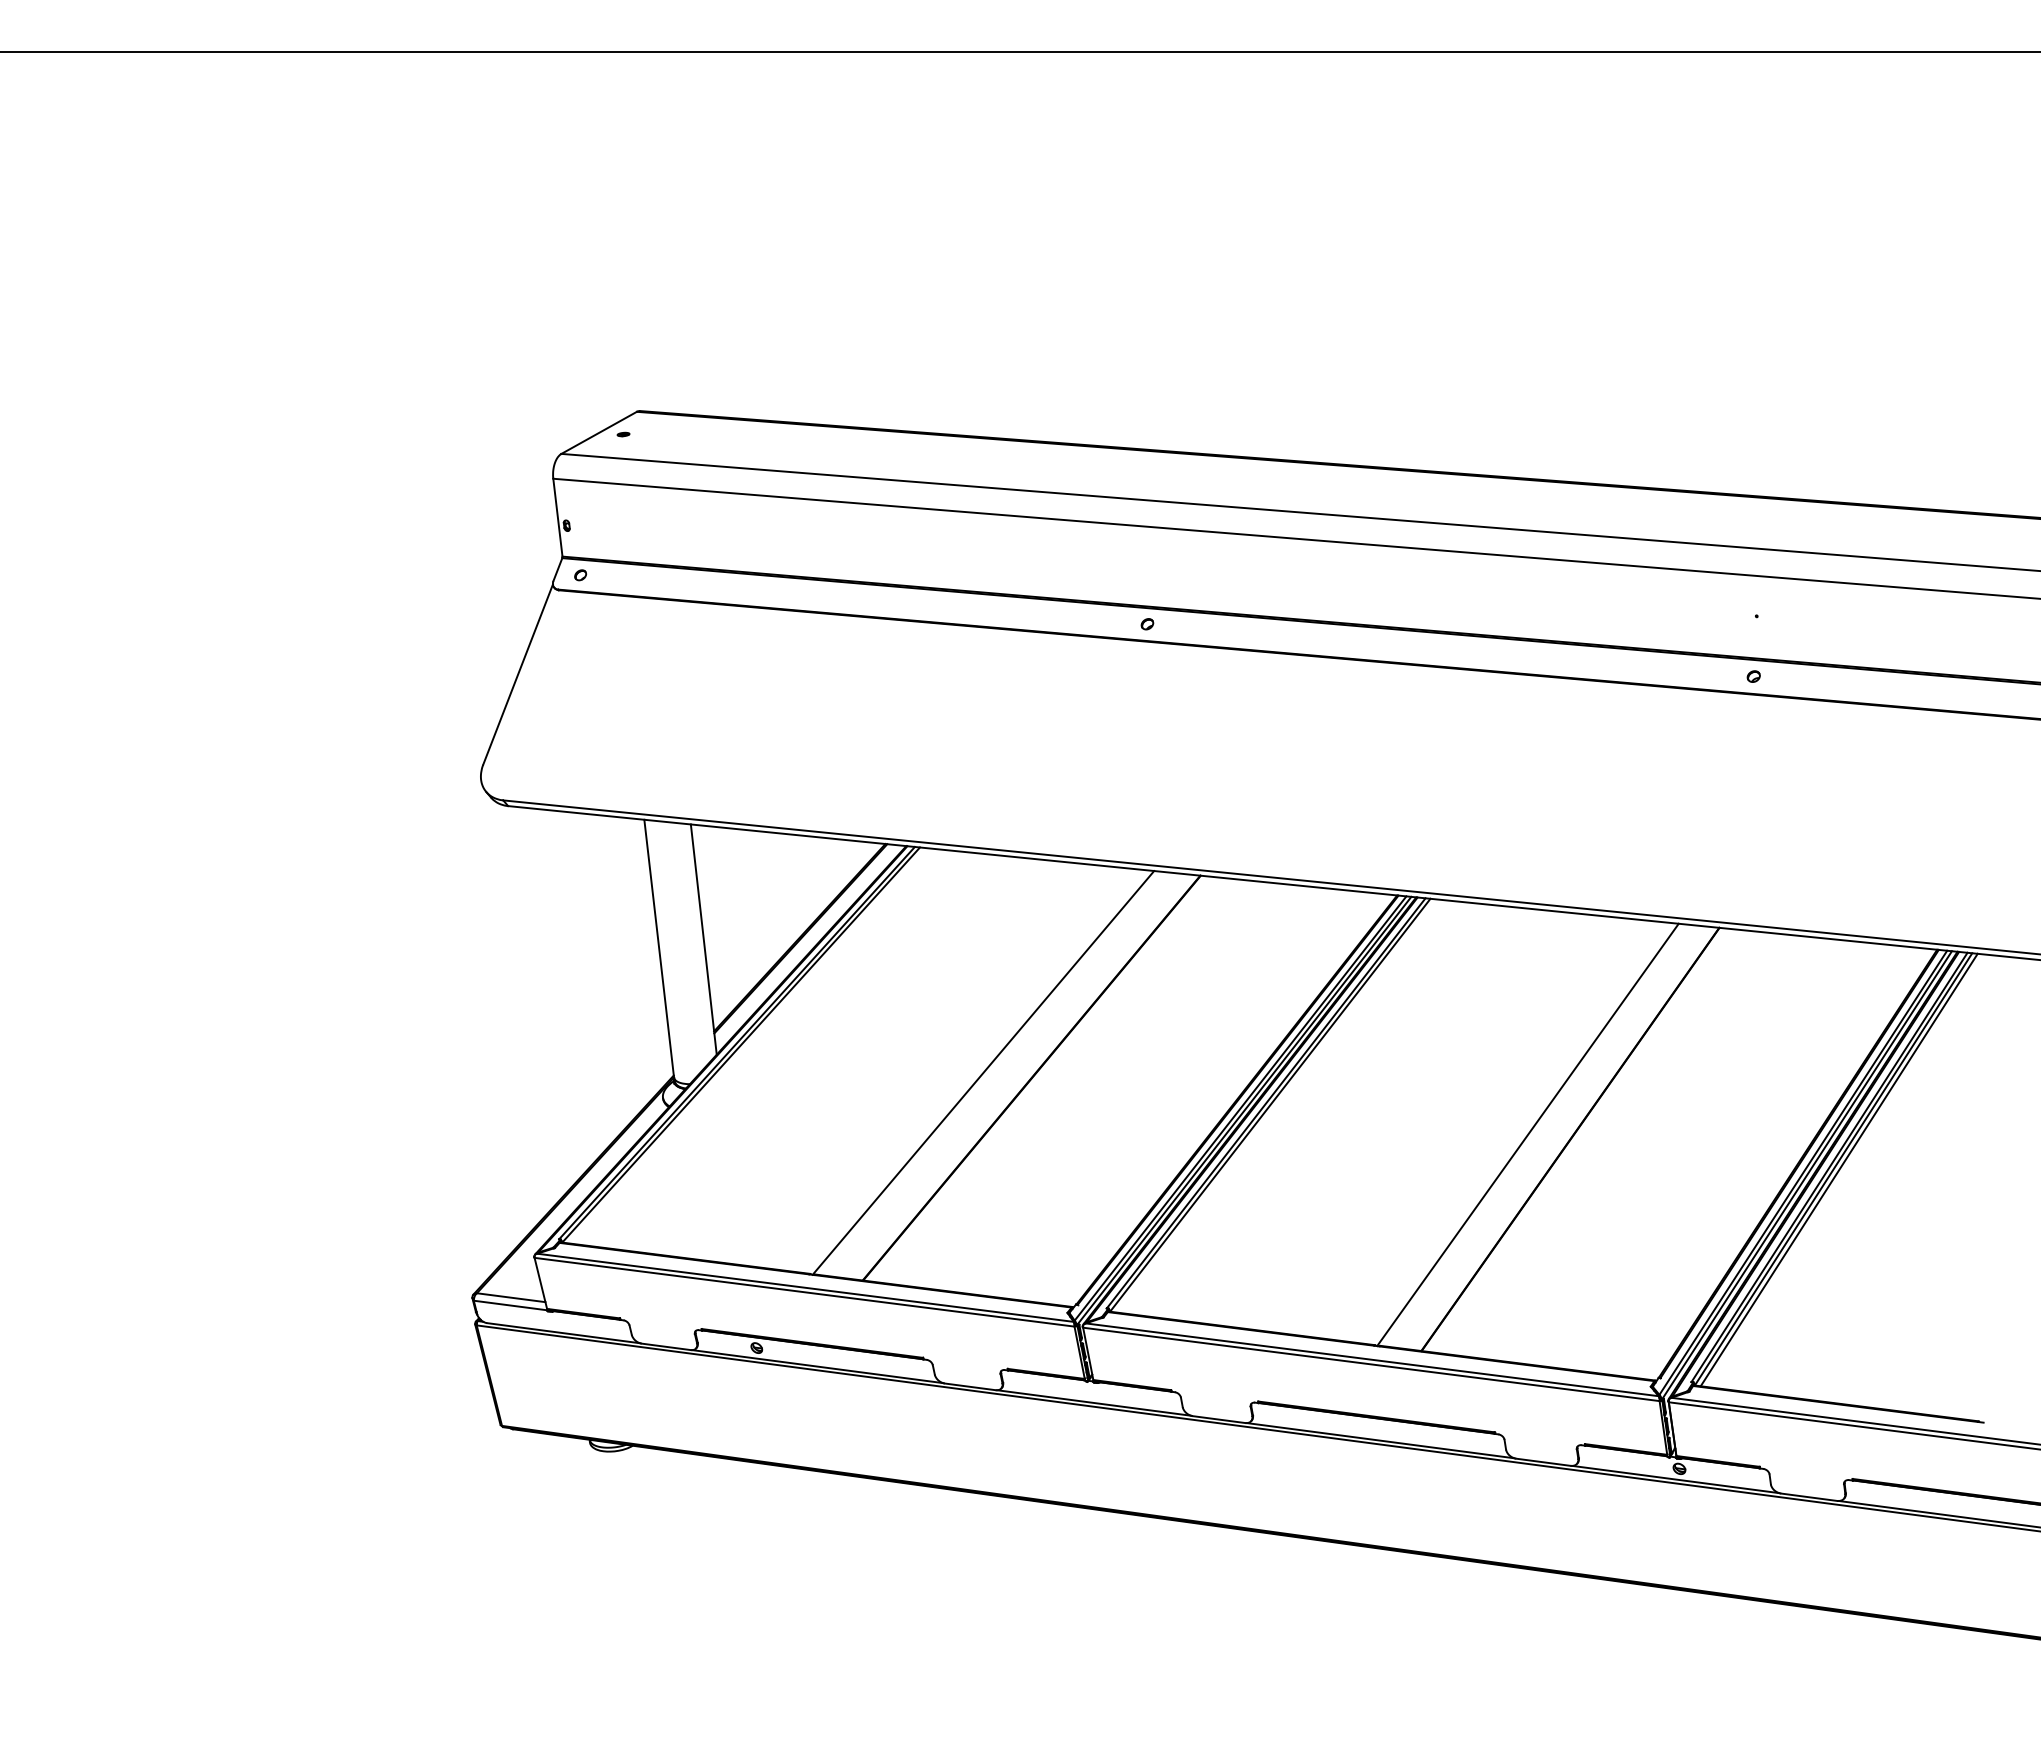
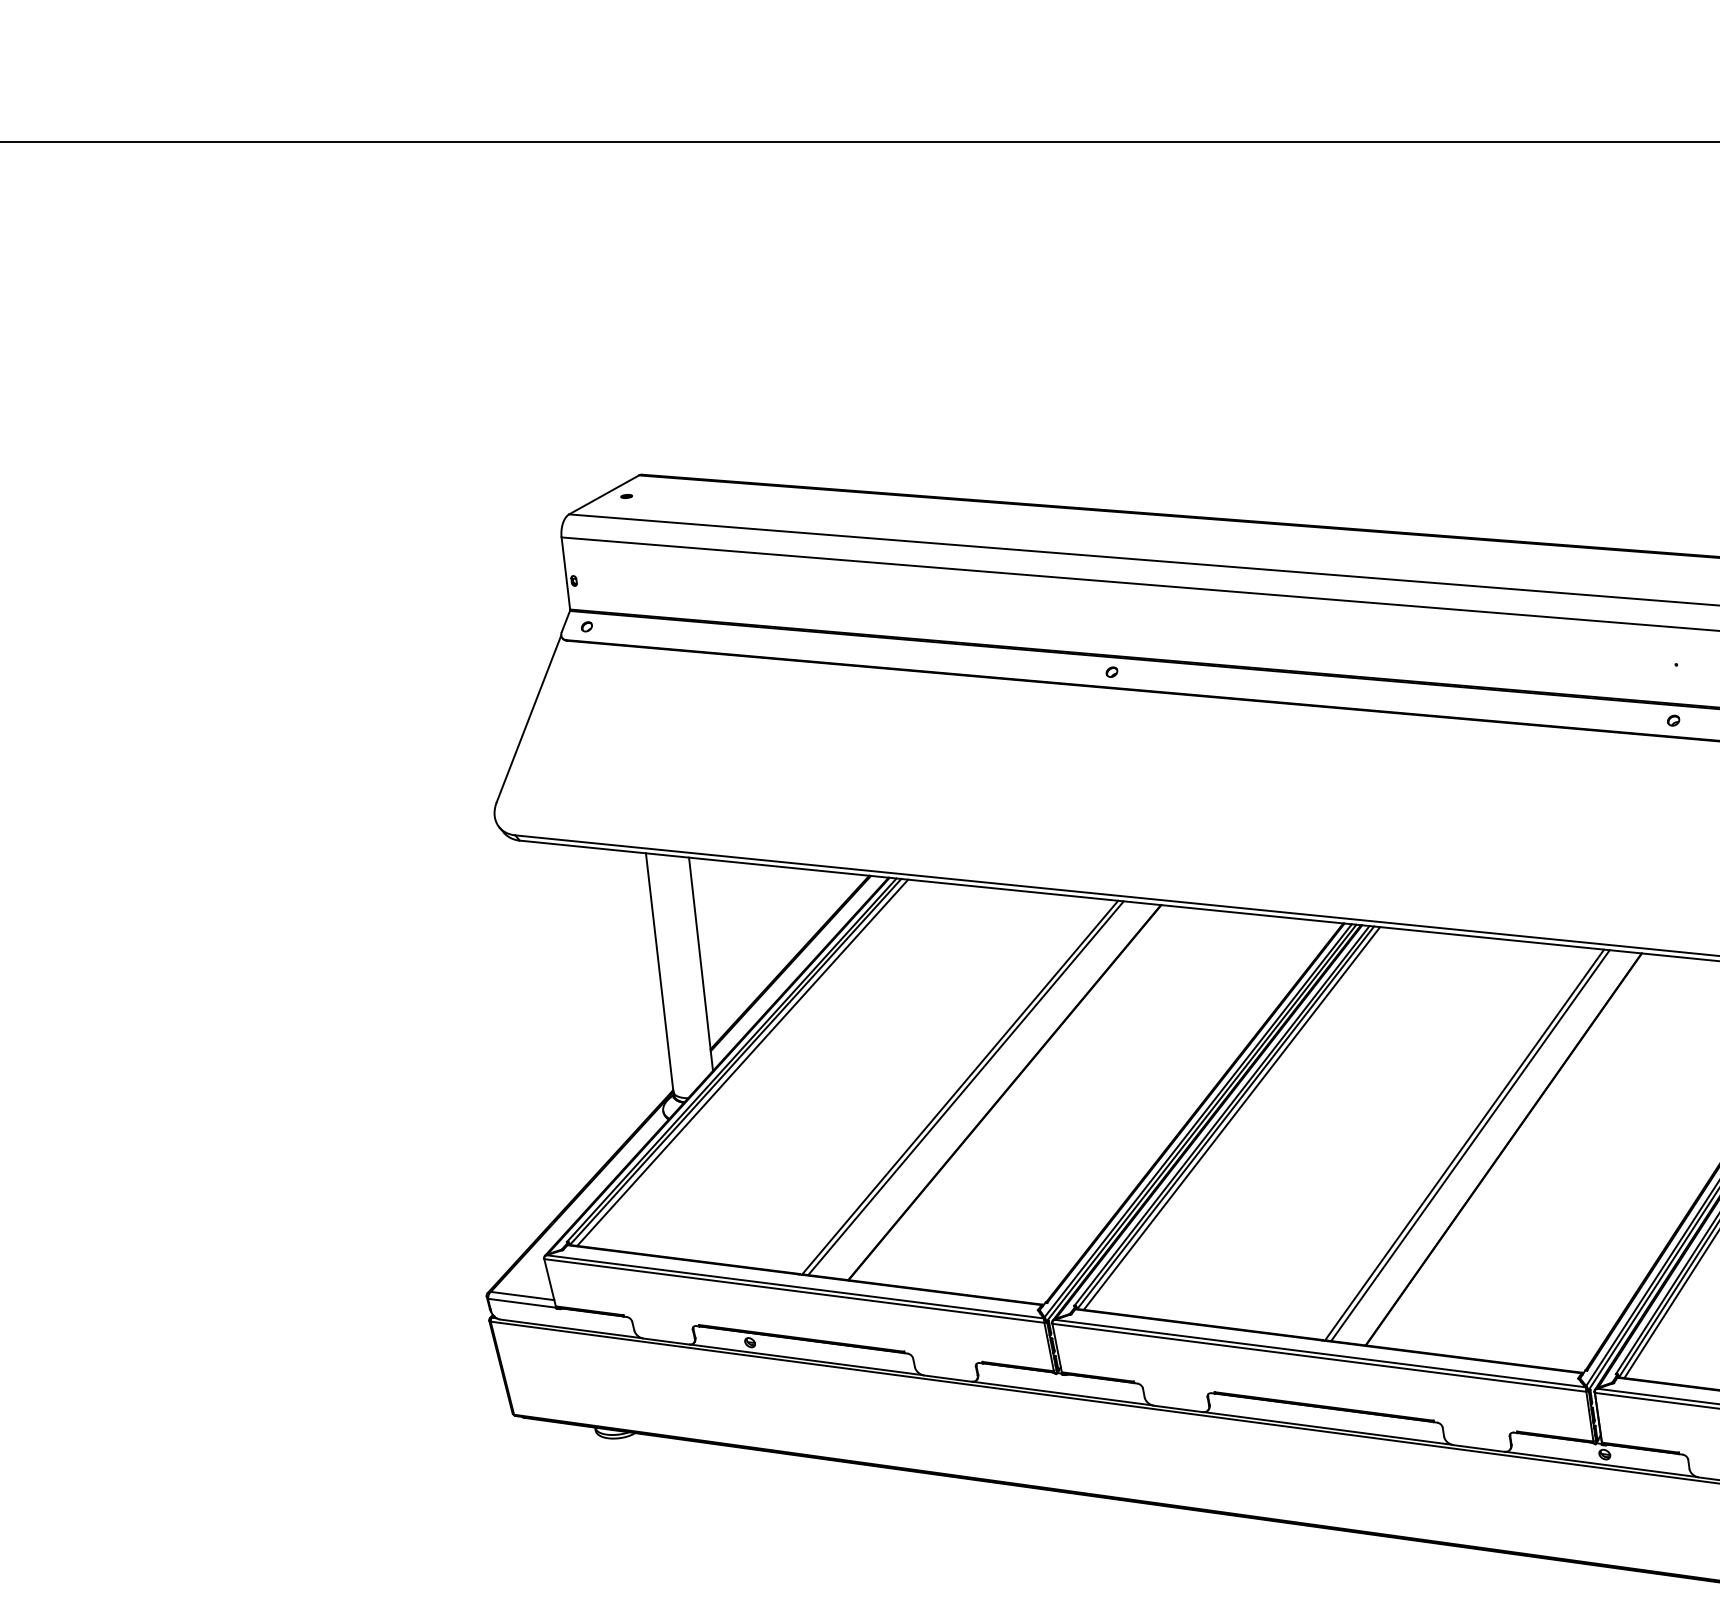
line: (748, 1045) -> (742, 1062), added
line: (989, 1073) -> (965, 1088), added
line: (1276, 1105) -> (1231, 1117), added
line: (1534, 1135) -> (1470, 1145), added

